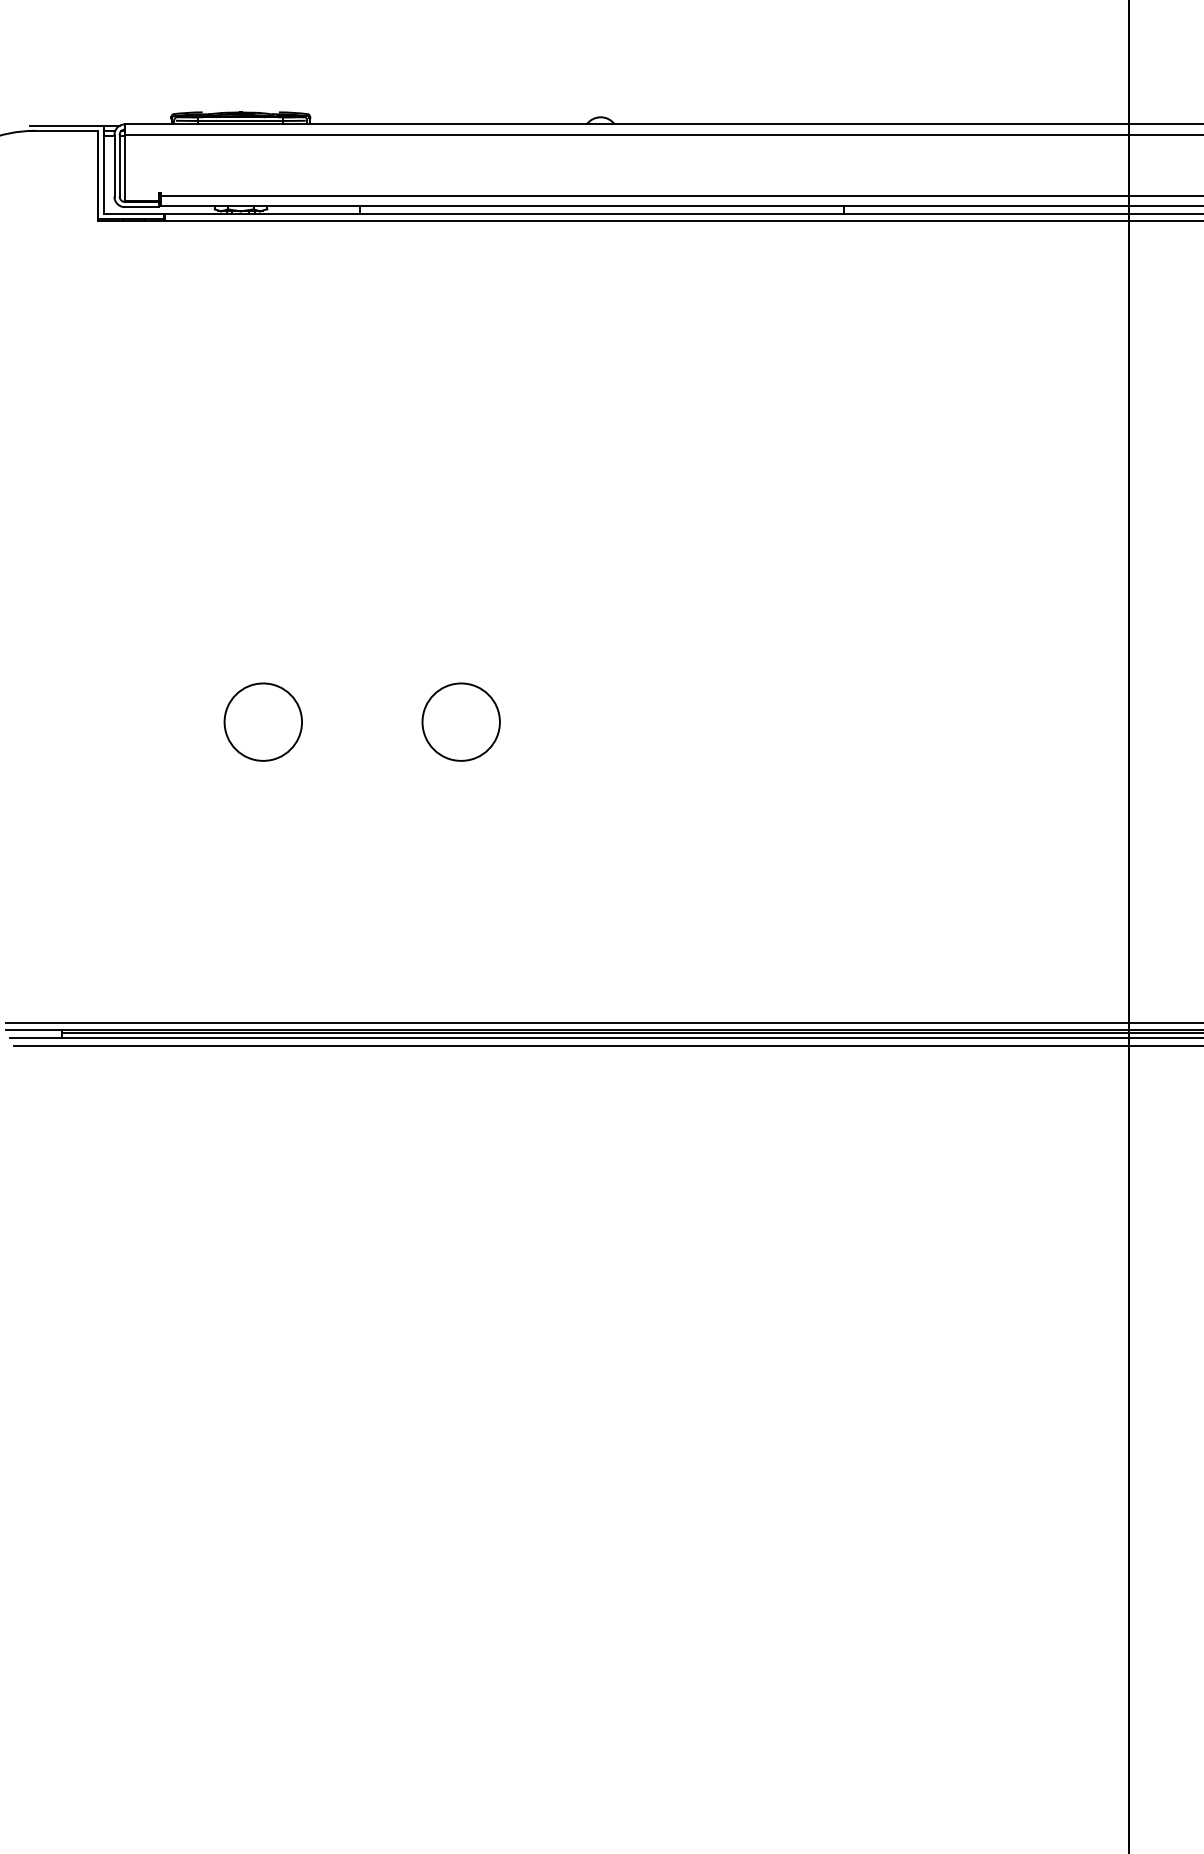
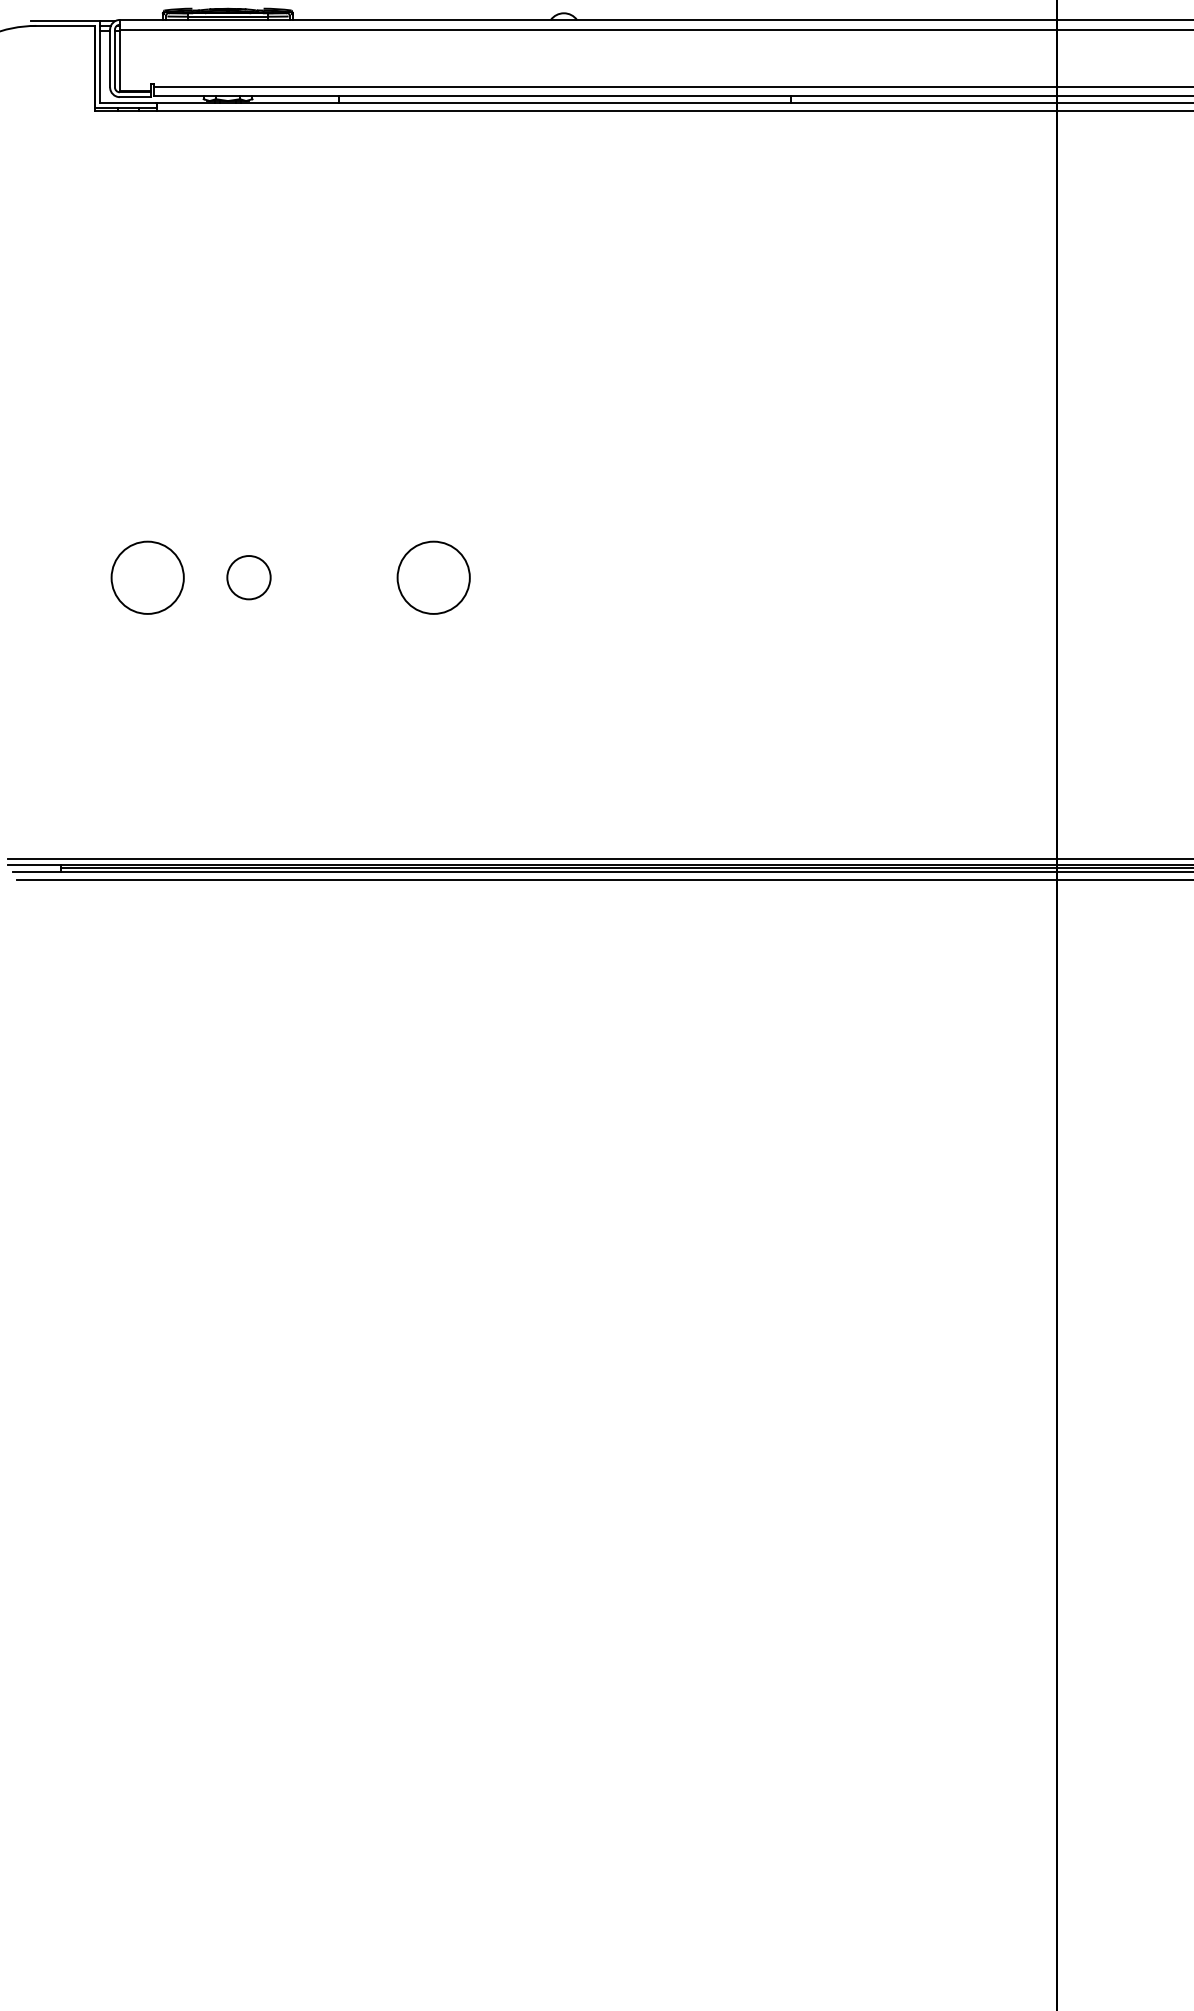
circle: (154, 721) -> (147, 577), added
circle: (262, 721) -> (248, 577), size x0.6

